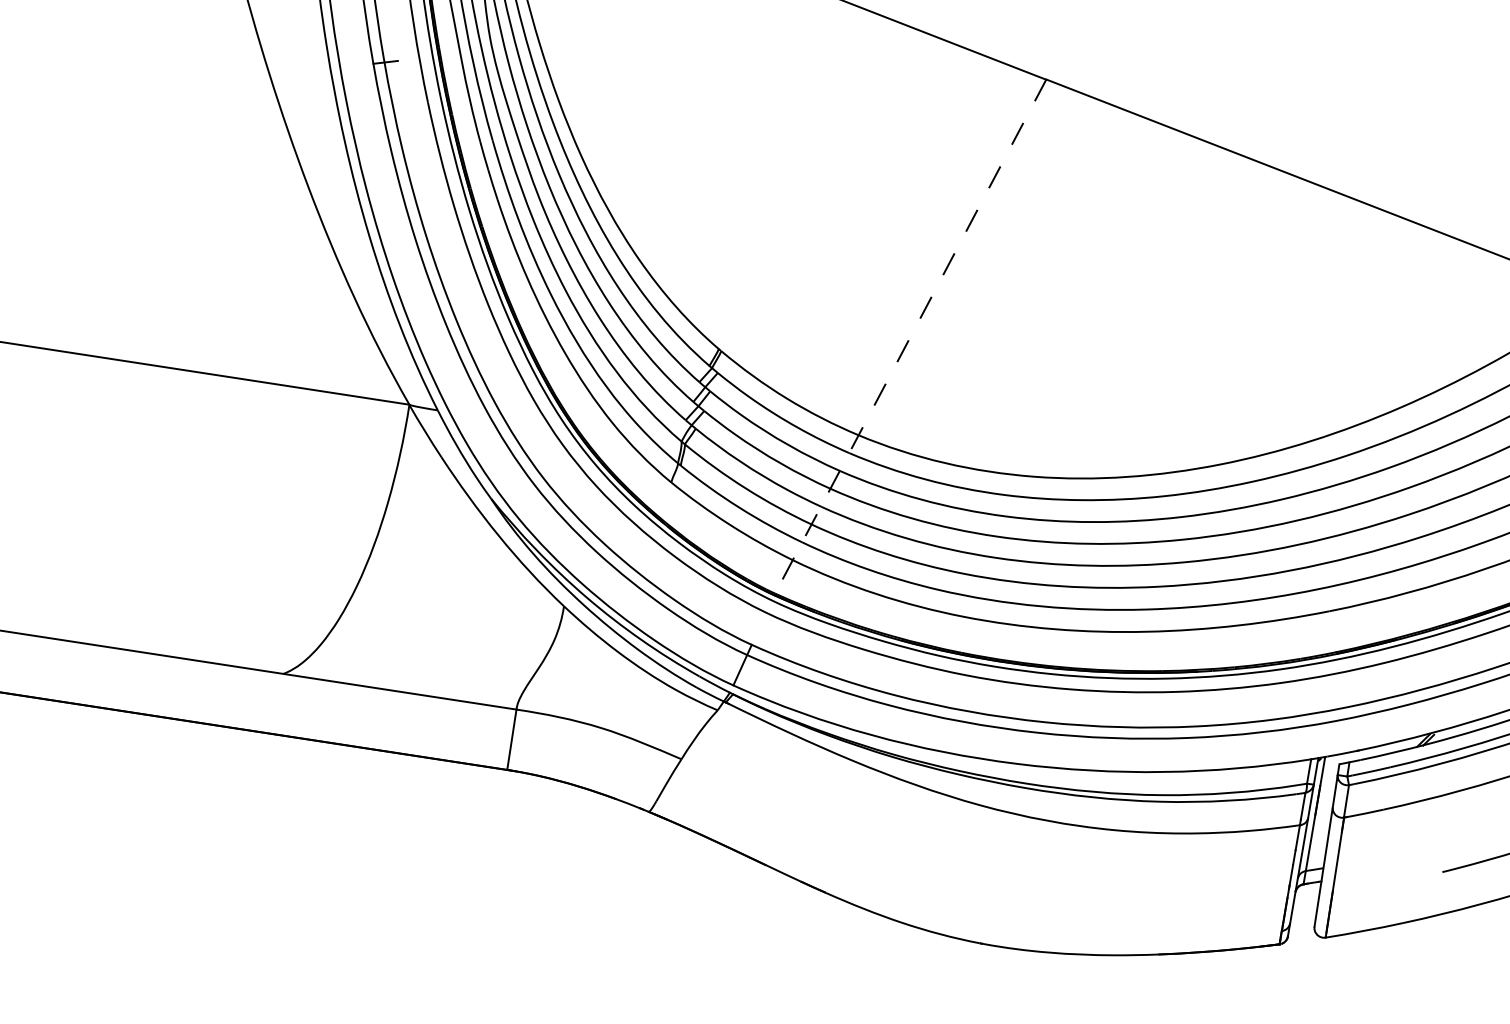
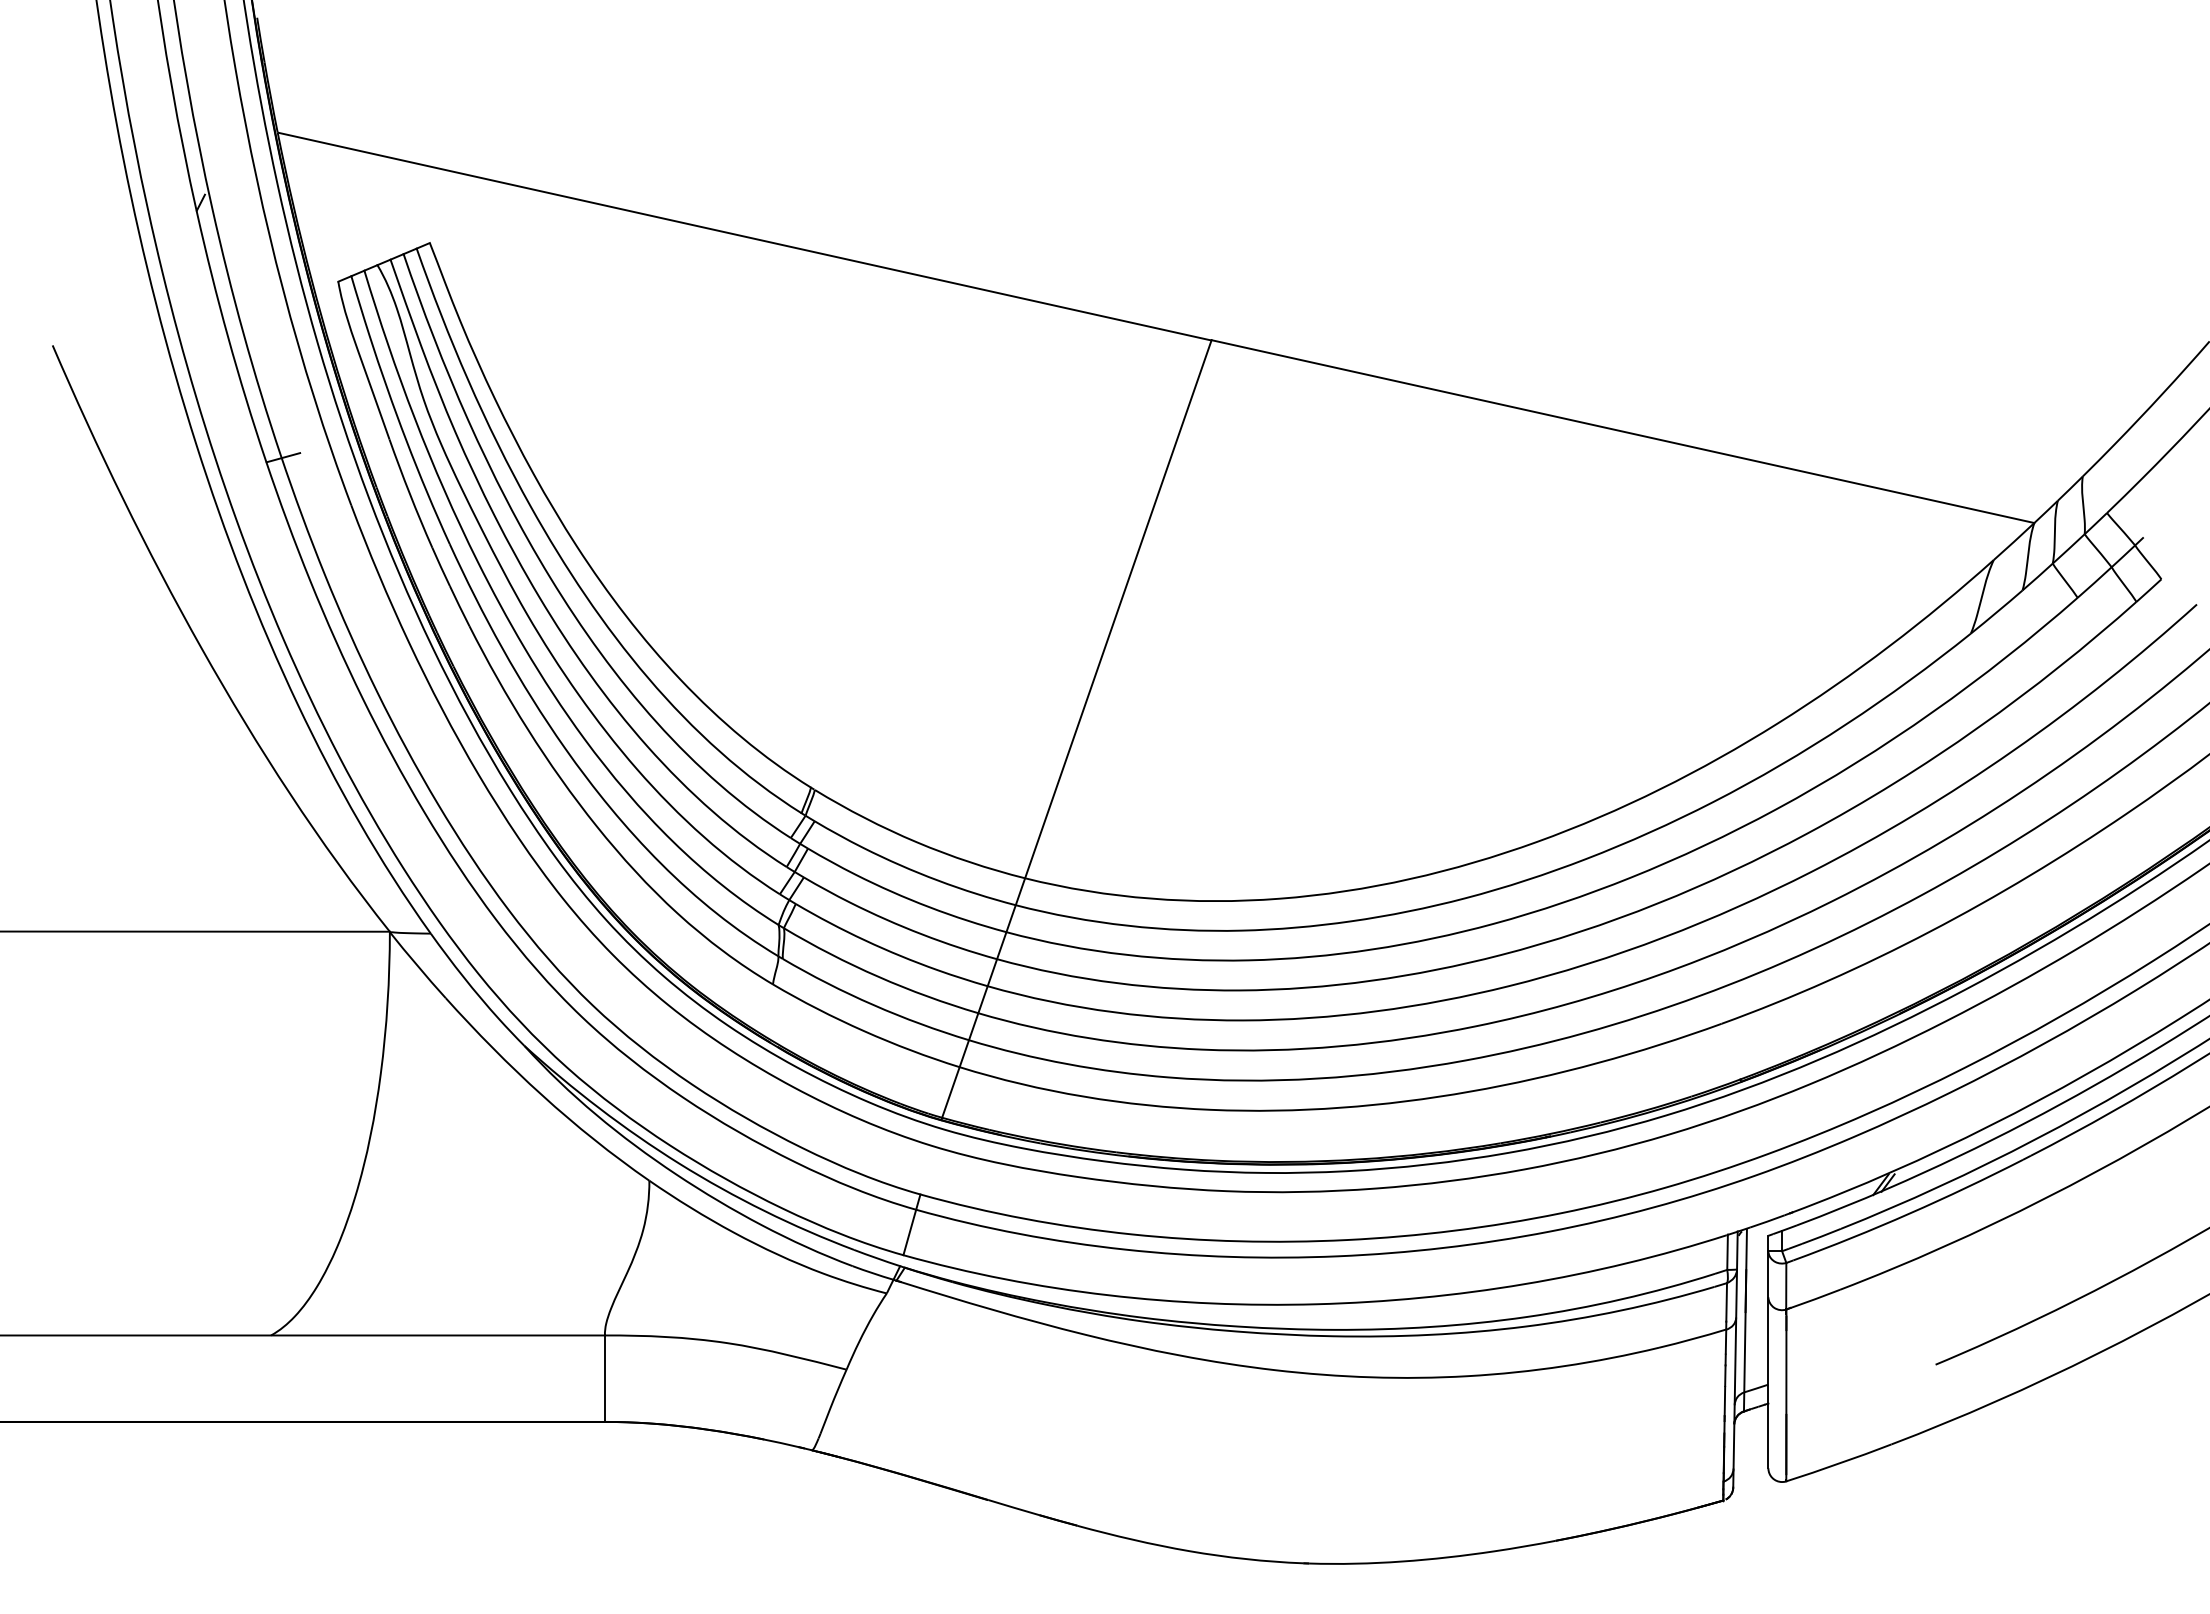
line: (910, 336) -> (1076, 729), dashed -> solid

